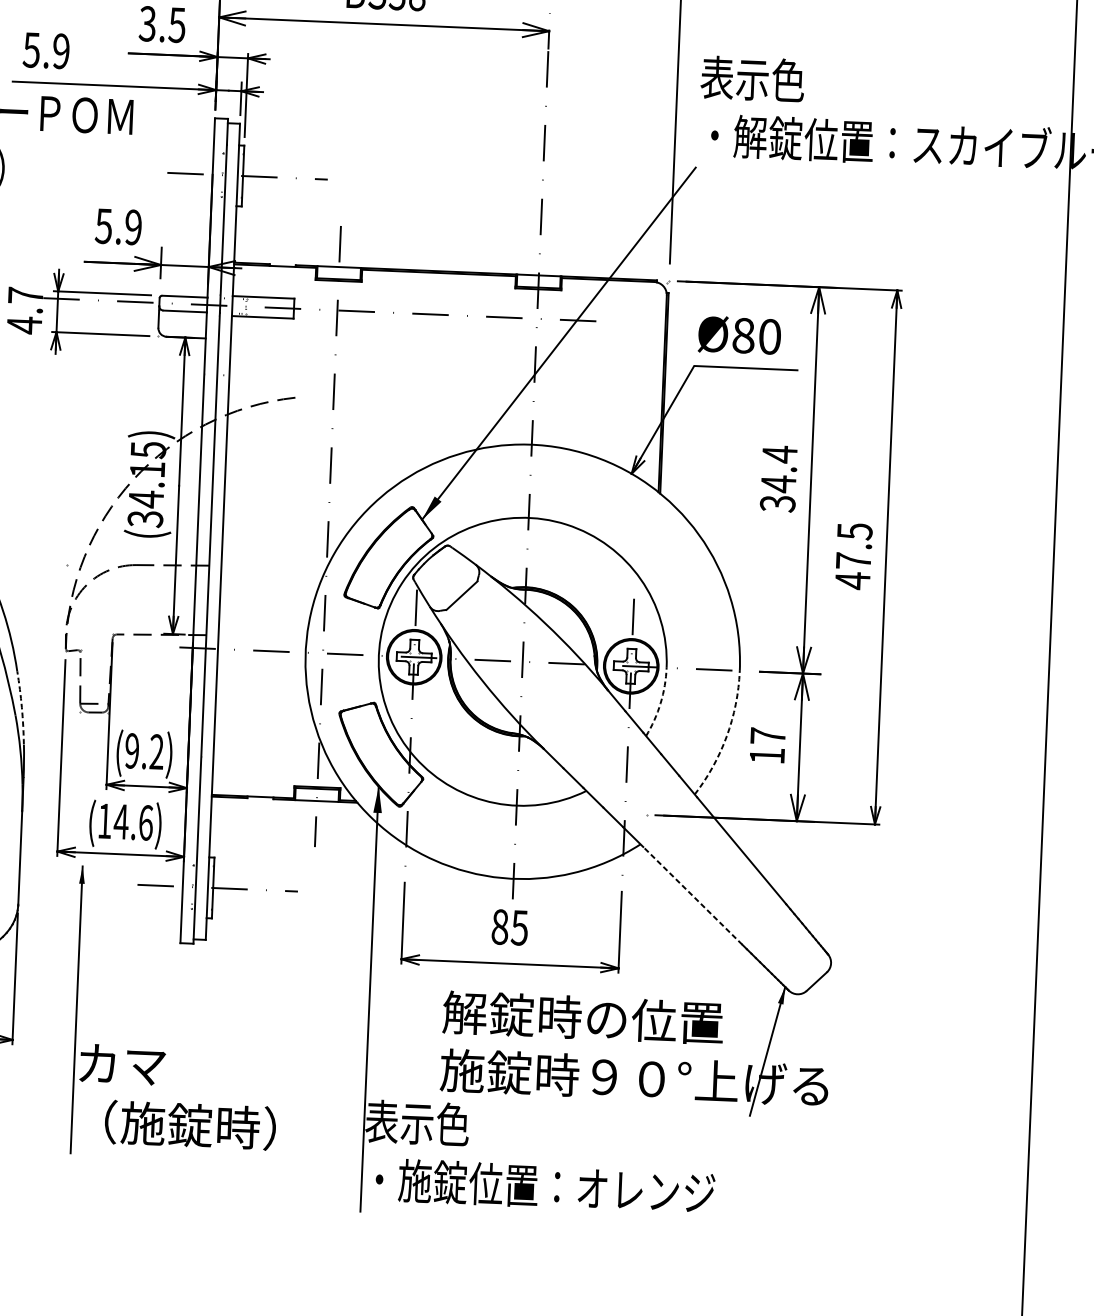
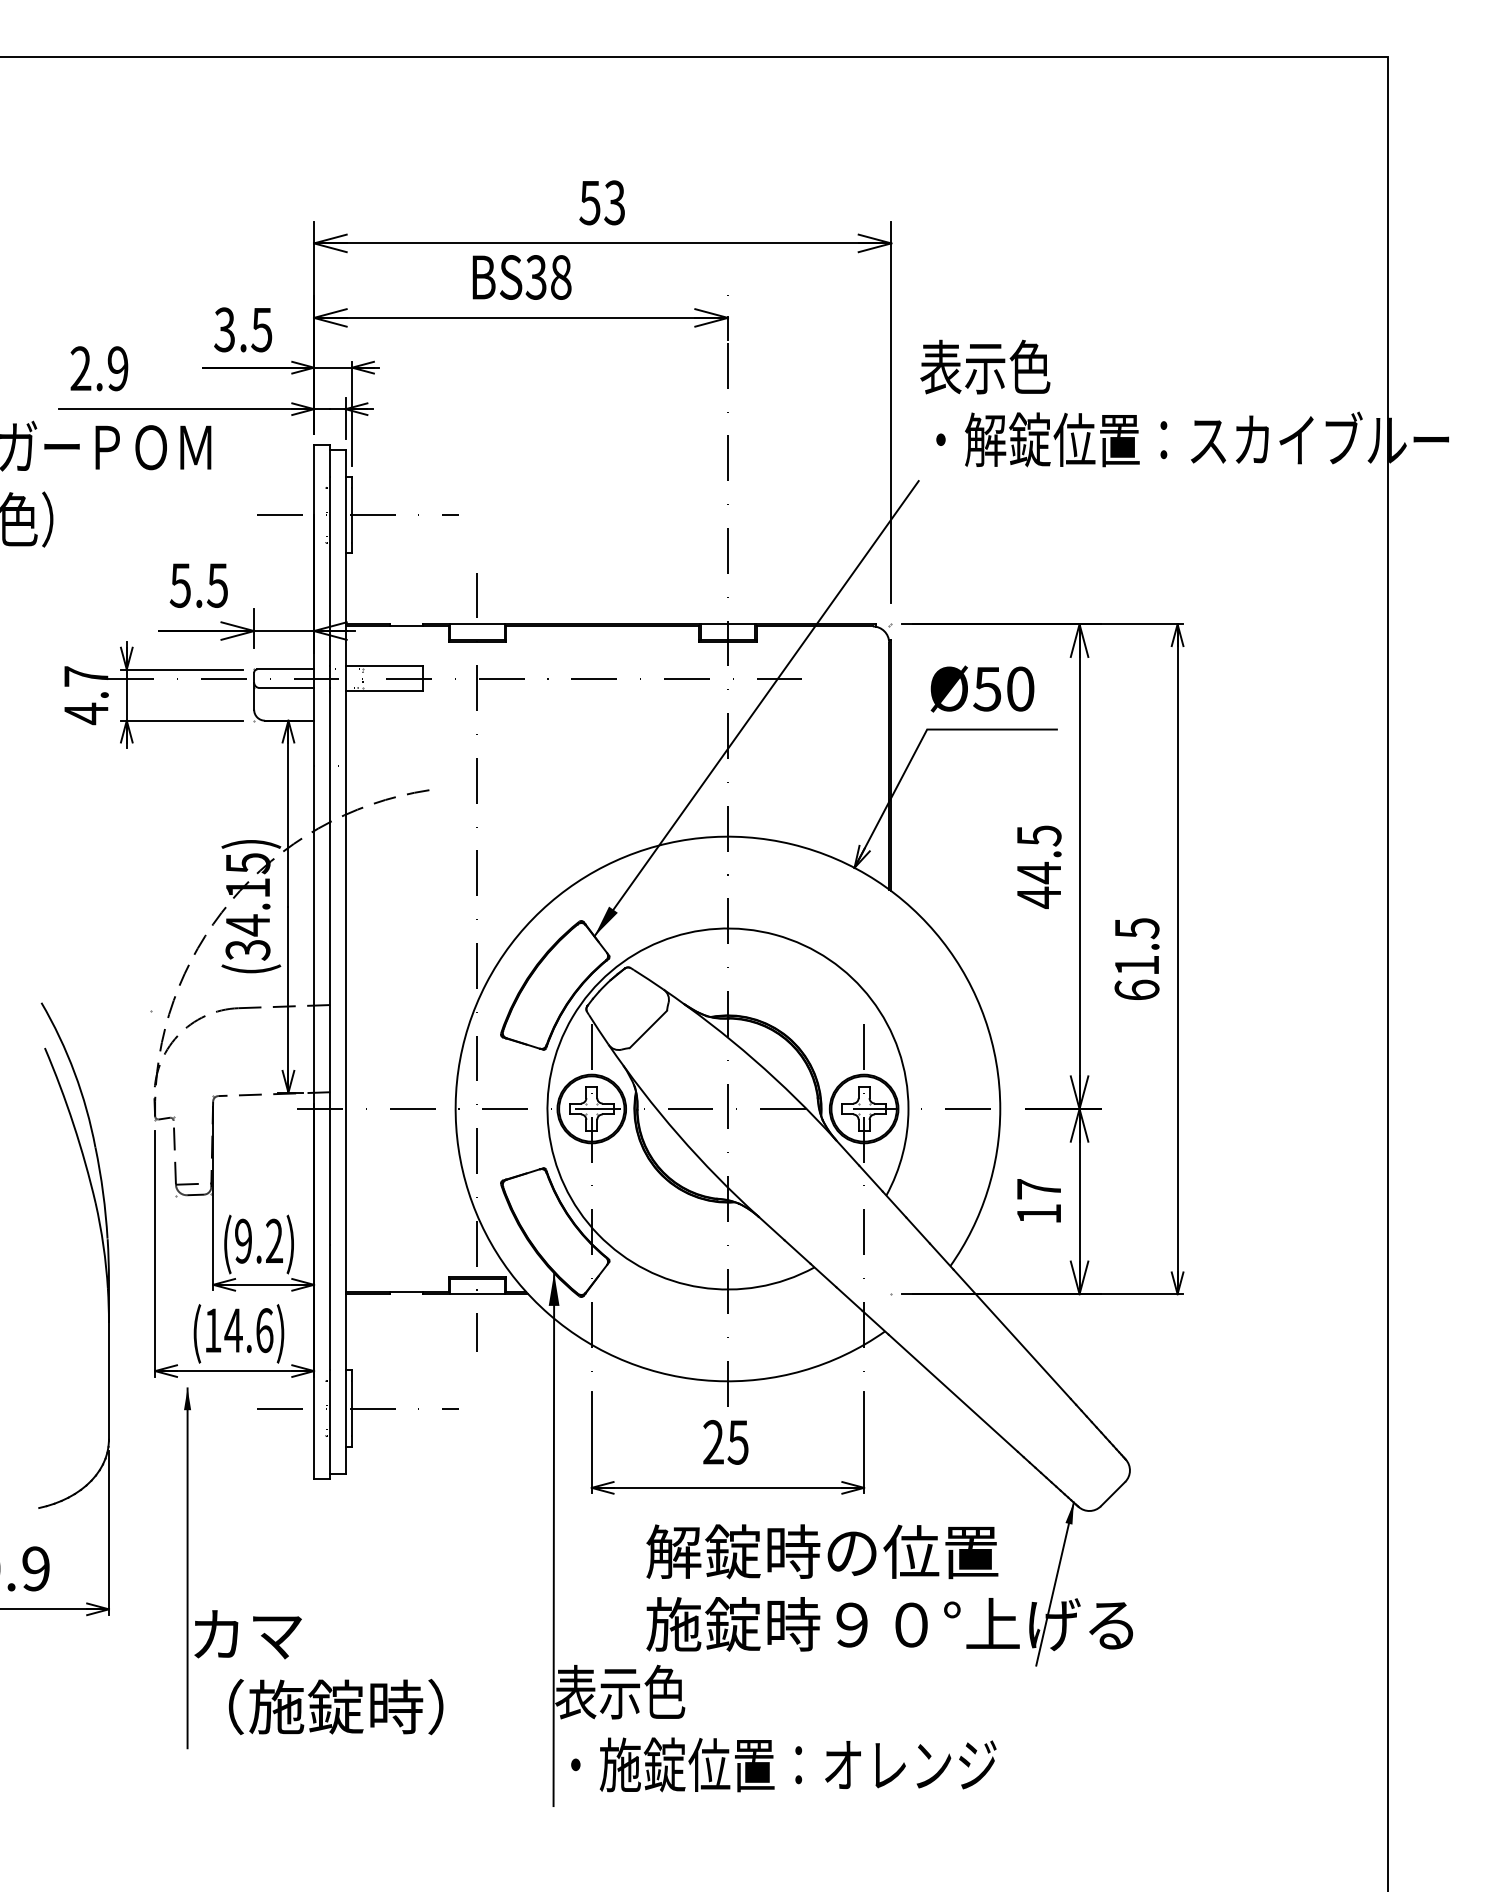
text: (31, 49) -> (80, 368), 5.9 -> 2.9
text: (133, 227) -> (217, 585), 5.9 -> 5.5
text: (743, 335) -> (987, 688), Ø80 -> Ø50
text: (778, 478) -> (1038, 866), 34.4 -> 44.5
text: (852, 571) -> (1136, 978), 47.5 -> 61.5
arc: (660, 703) -> (902, 1153), dashed -> solid
arc: (22, 707) -> (103, 1192), dashed -> solid
arc: (726, 736) -> (987, 1191), dashed -> solid
line: (692, 895) -> (952, 1392), dashed -> solid
text: (500, 927) -> (713, 1442), 85 -> 25

